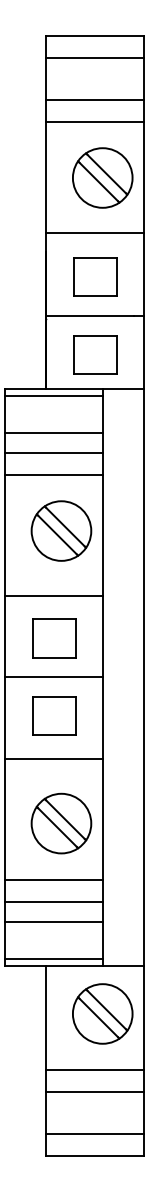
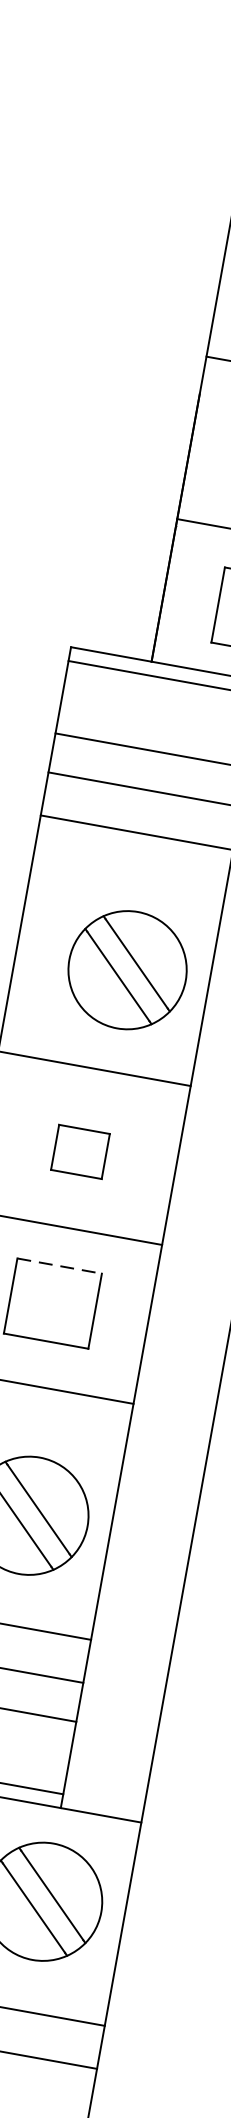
part: (61, 530) -> (127, 969), moved
part: (54, 638) -> (80, 1152), size x0.6
line: (54, 696) -> (60, 1265), solid -> dashed

